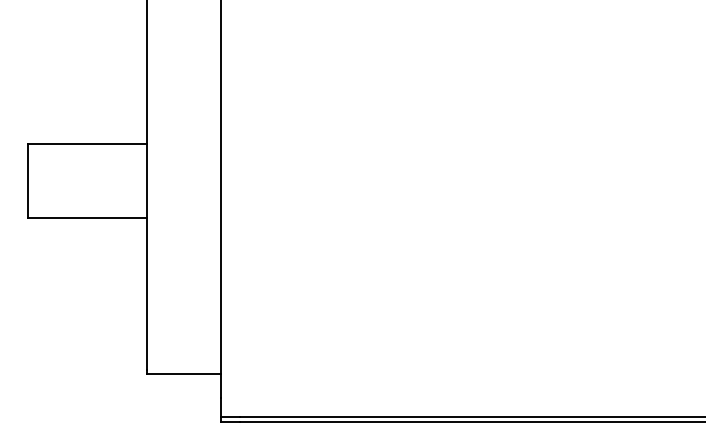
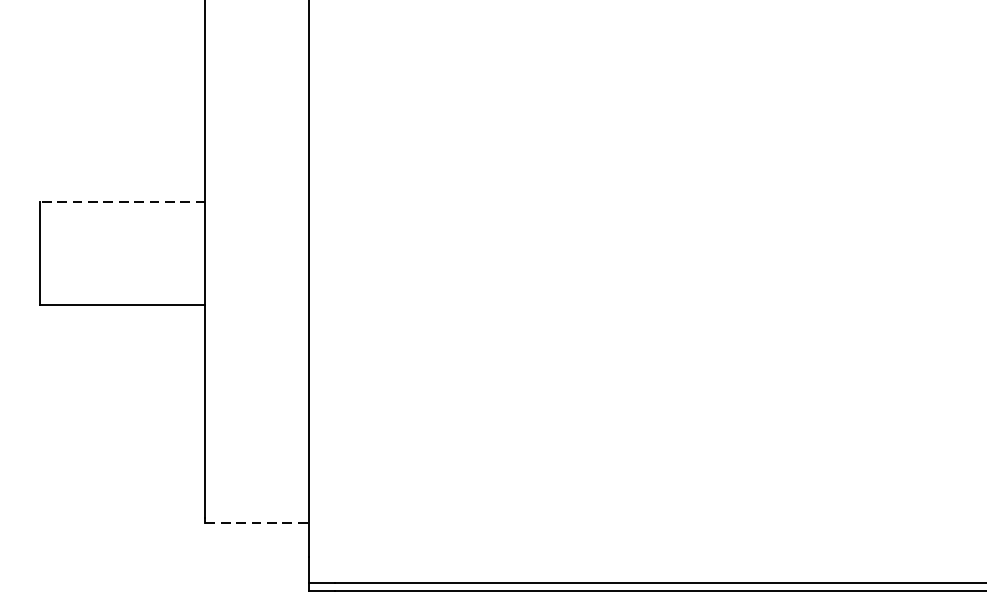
line: (87, 144) -> (122, 202), solid -> dashed
line: (184, 374) -> (257, 523), solid -> dashed

